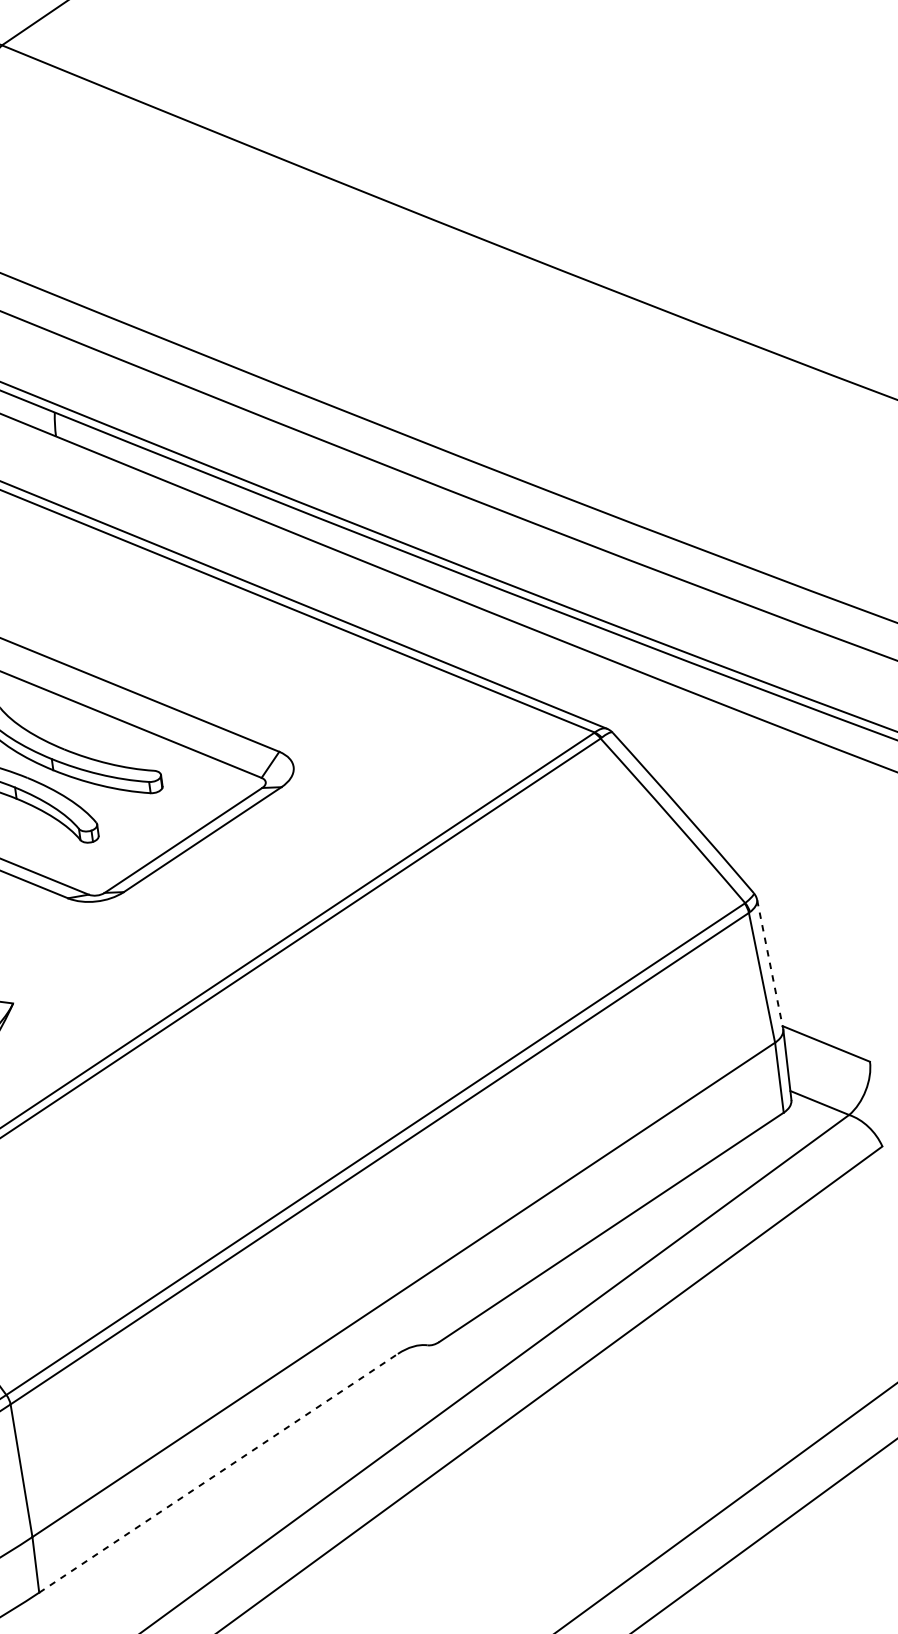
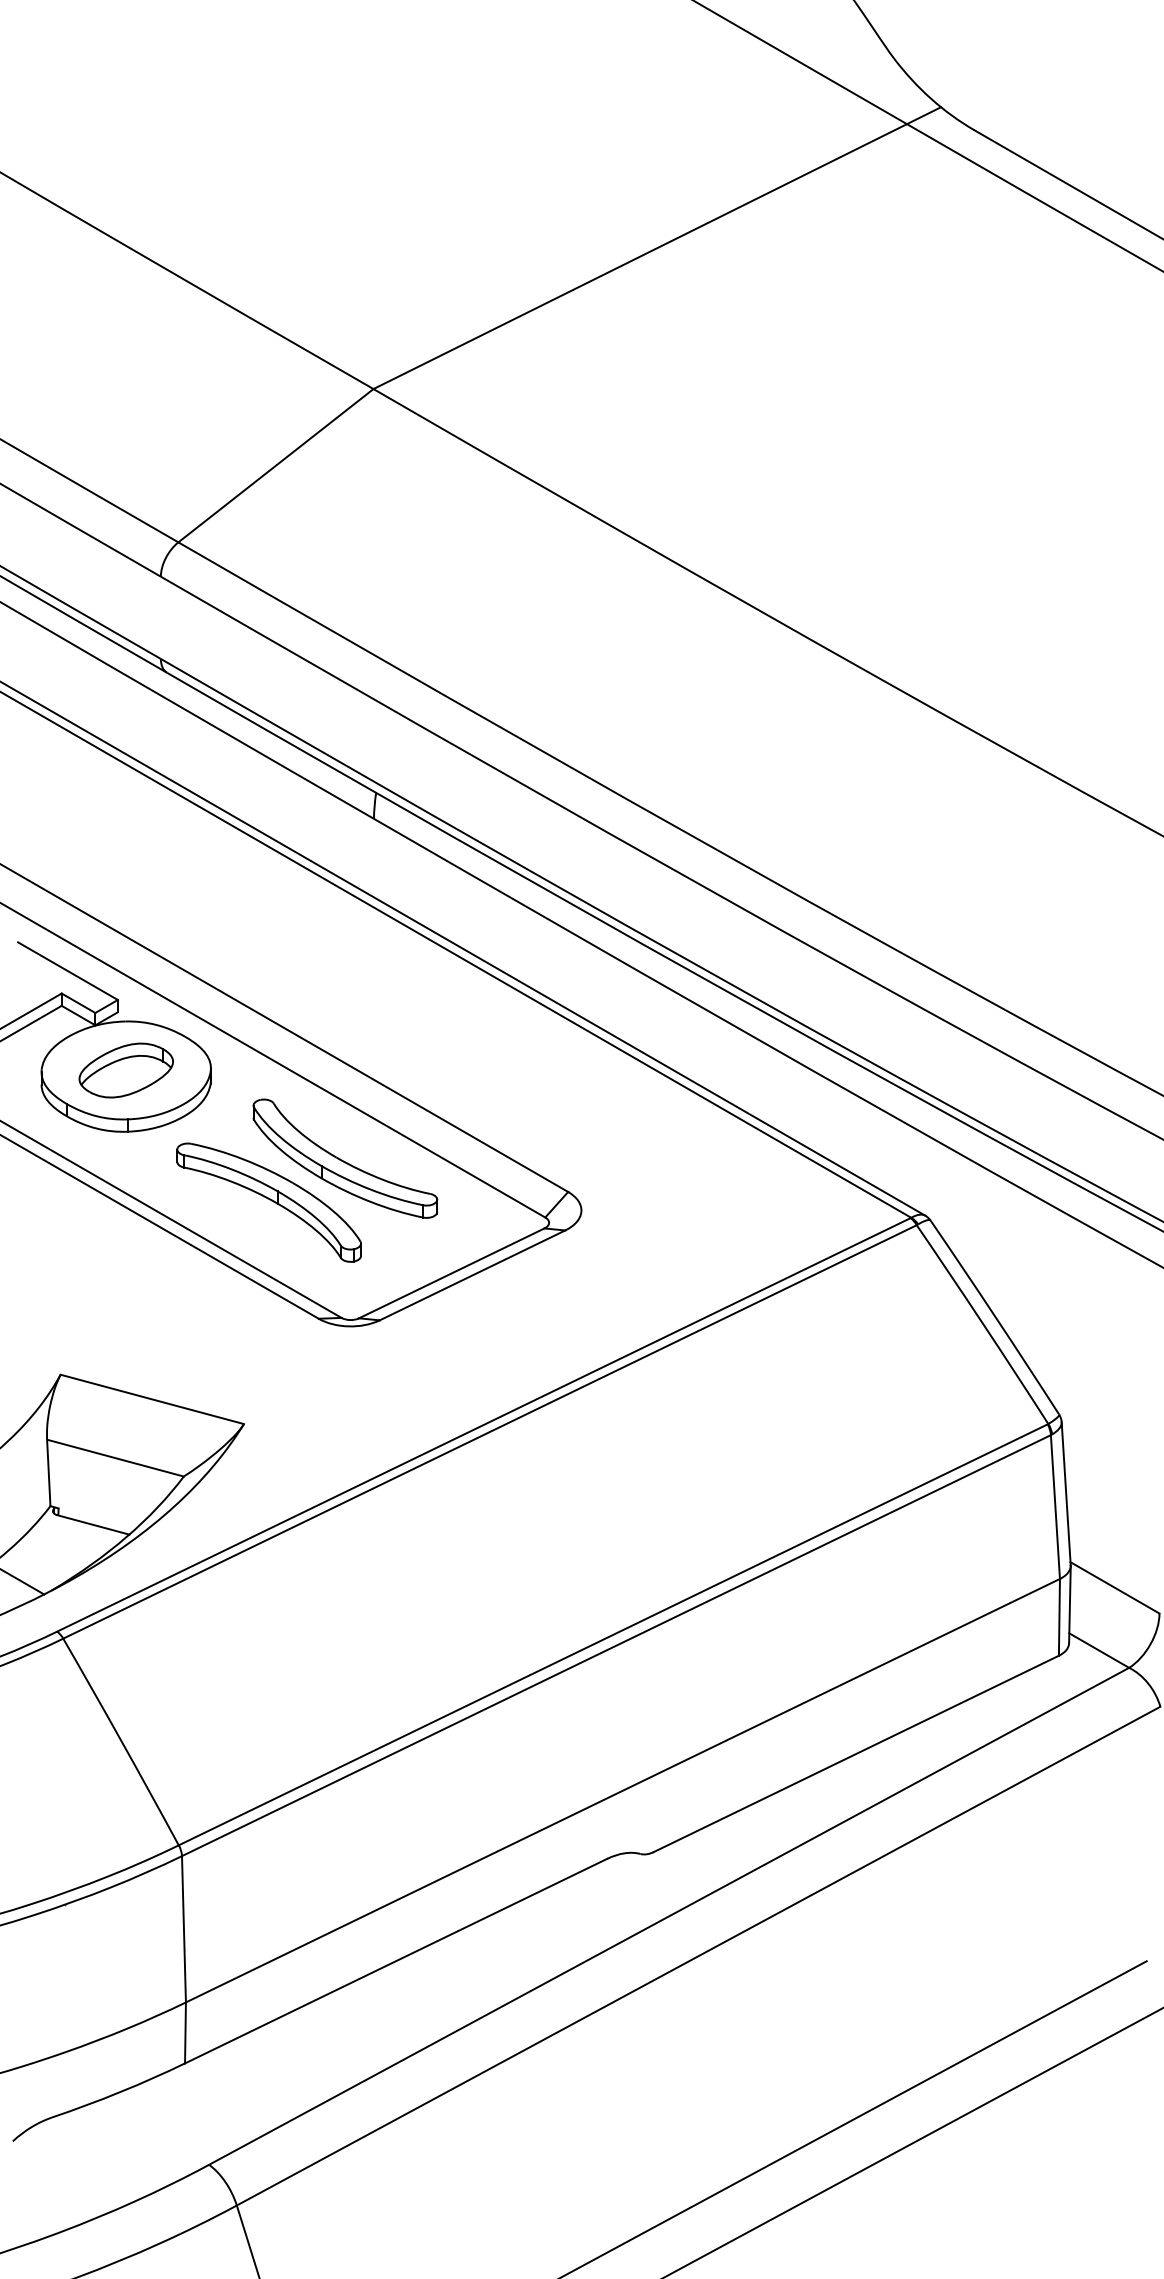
line: (770, 965) -> (1066, 1494), dashed -> solid
line: (218, 1473) -> (396, 1961), dashed -> solid

